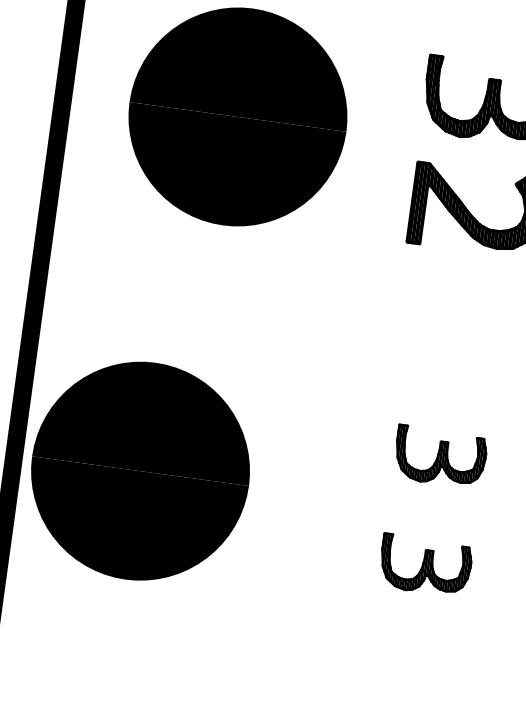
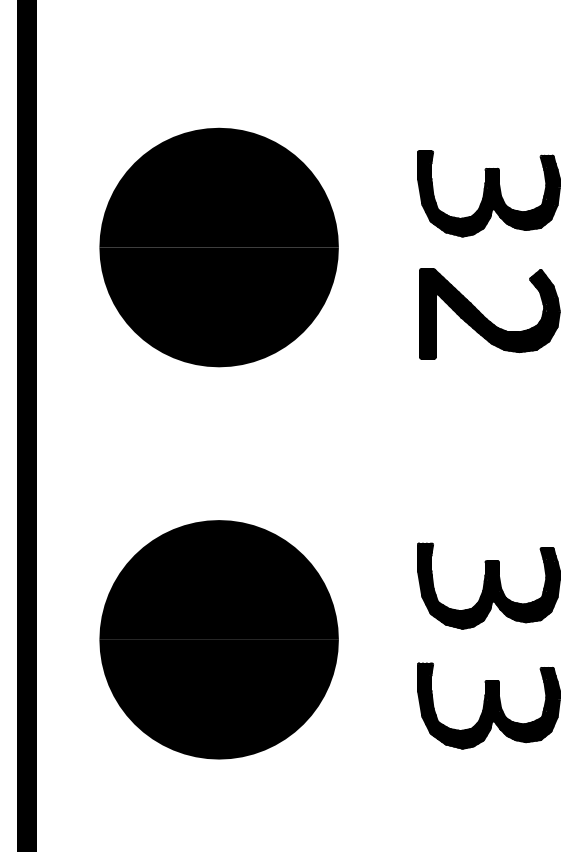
part: (440, 456) -> (488, 585), size x1.43
part: (139, 470) -> (218, 639), moved
part: (425, 565) -> (488, 705), size x1.43

